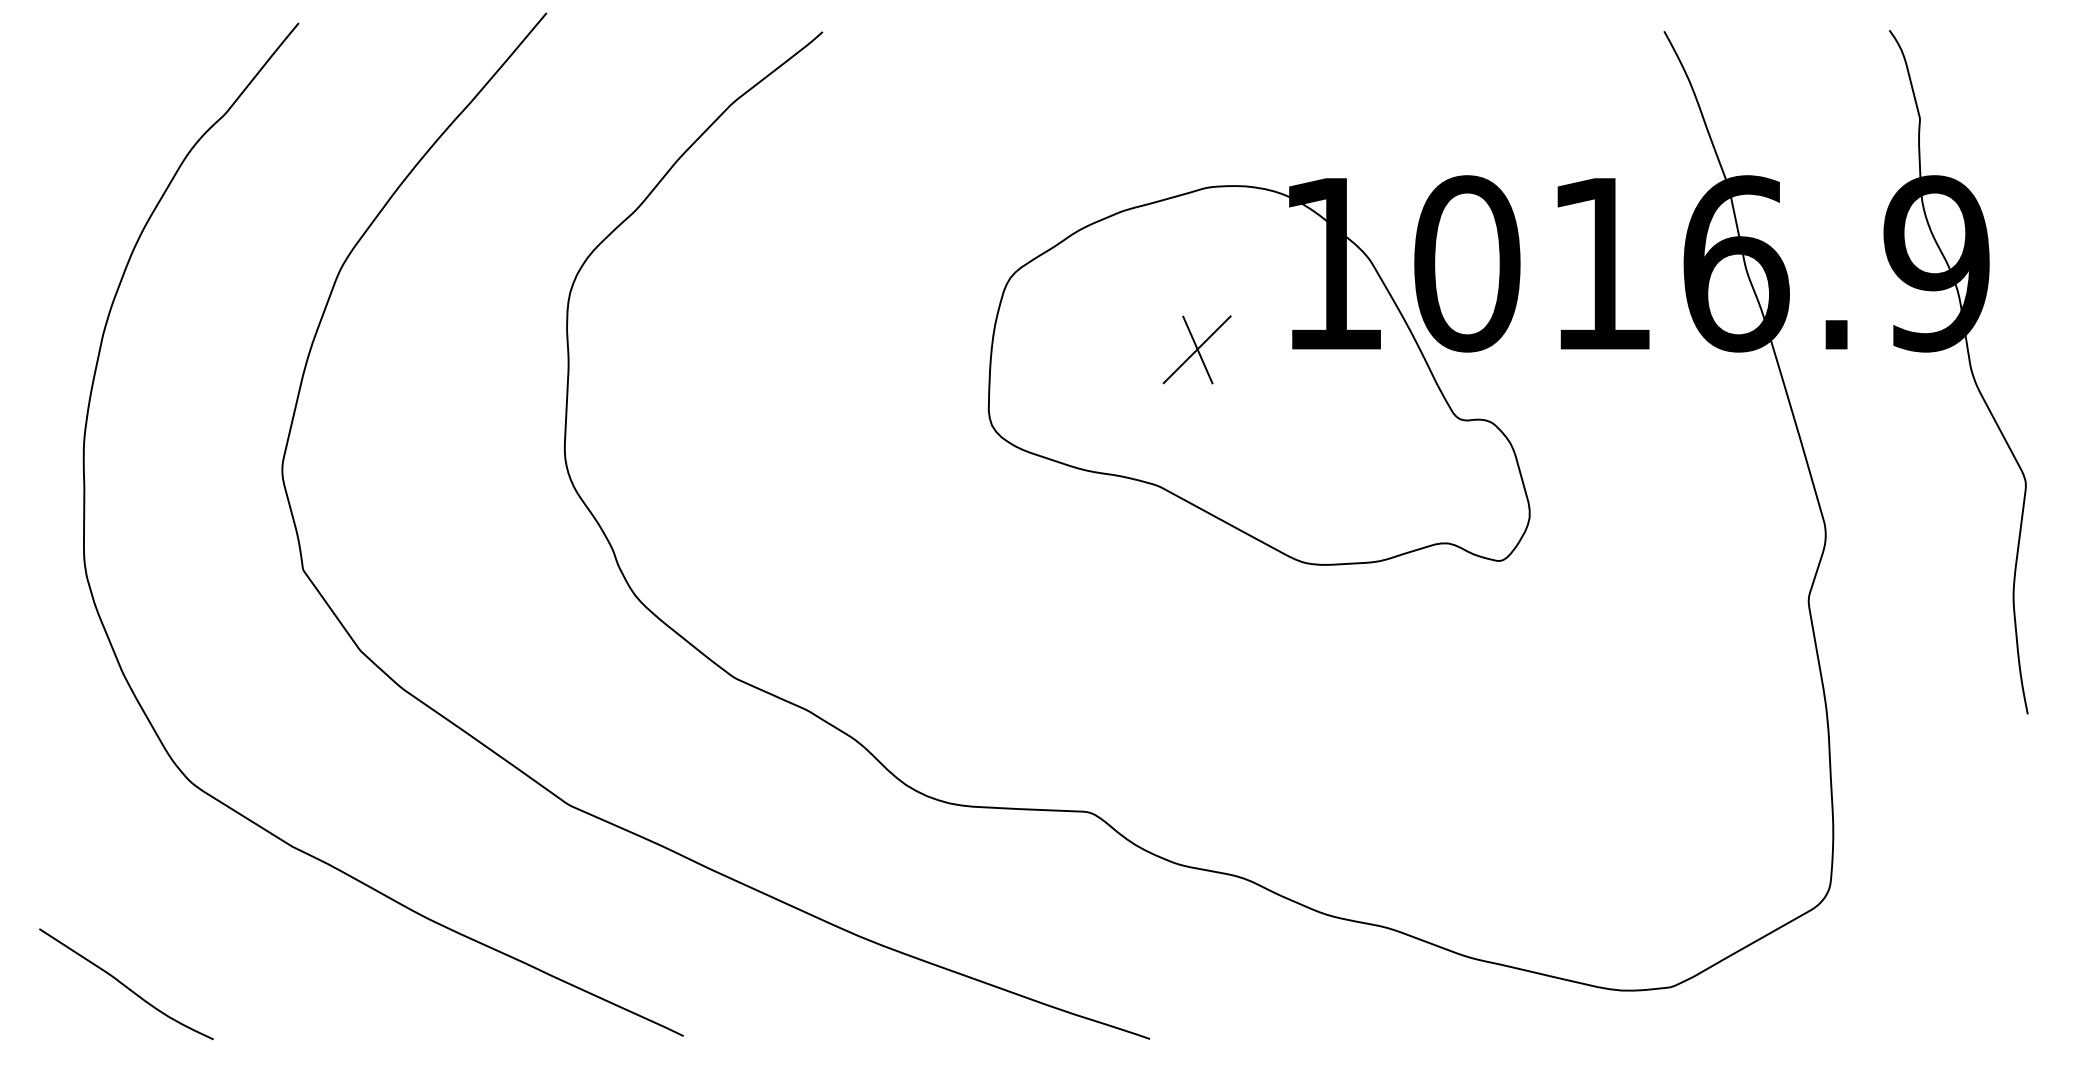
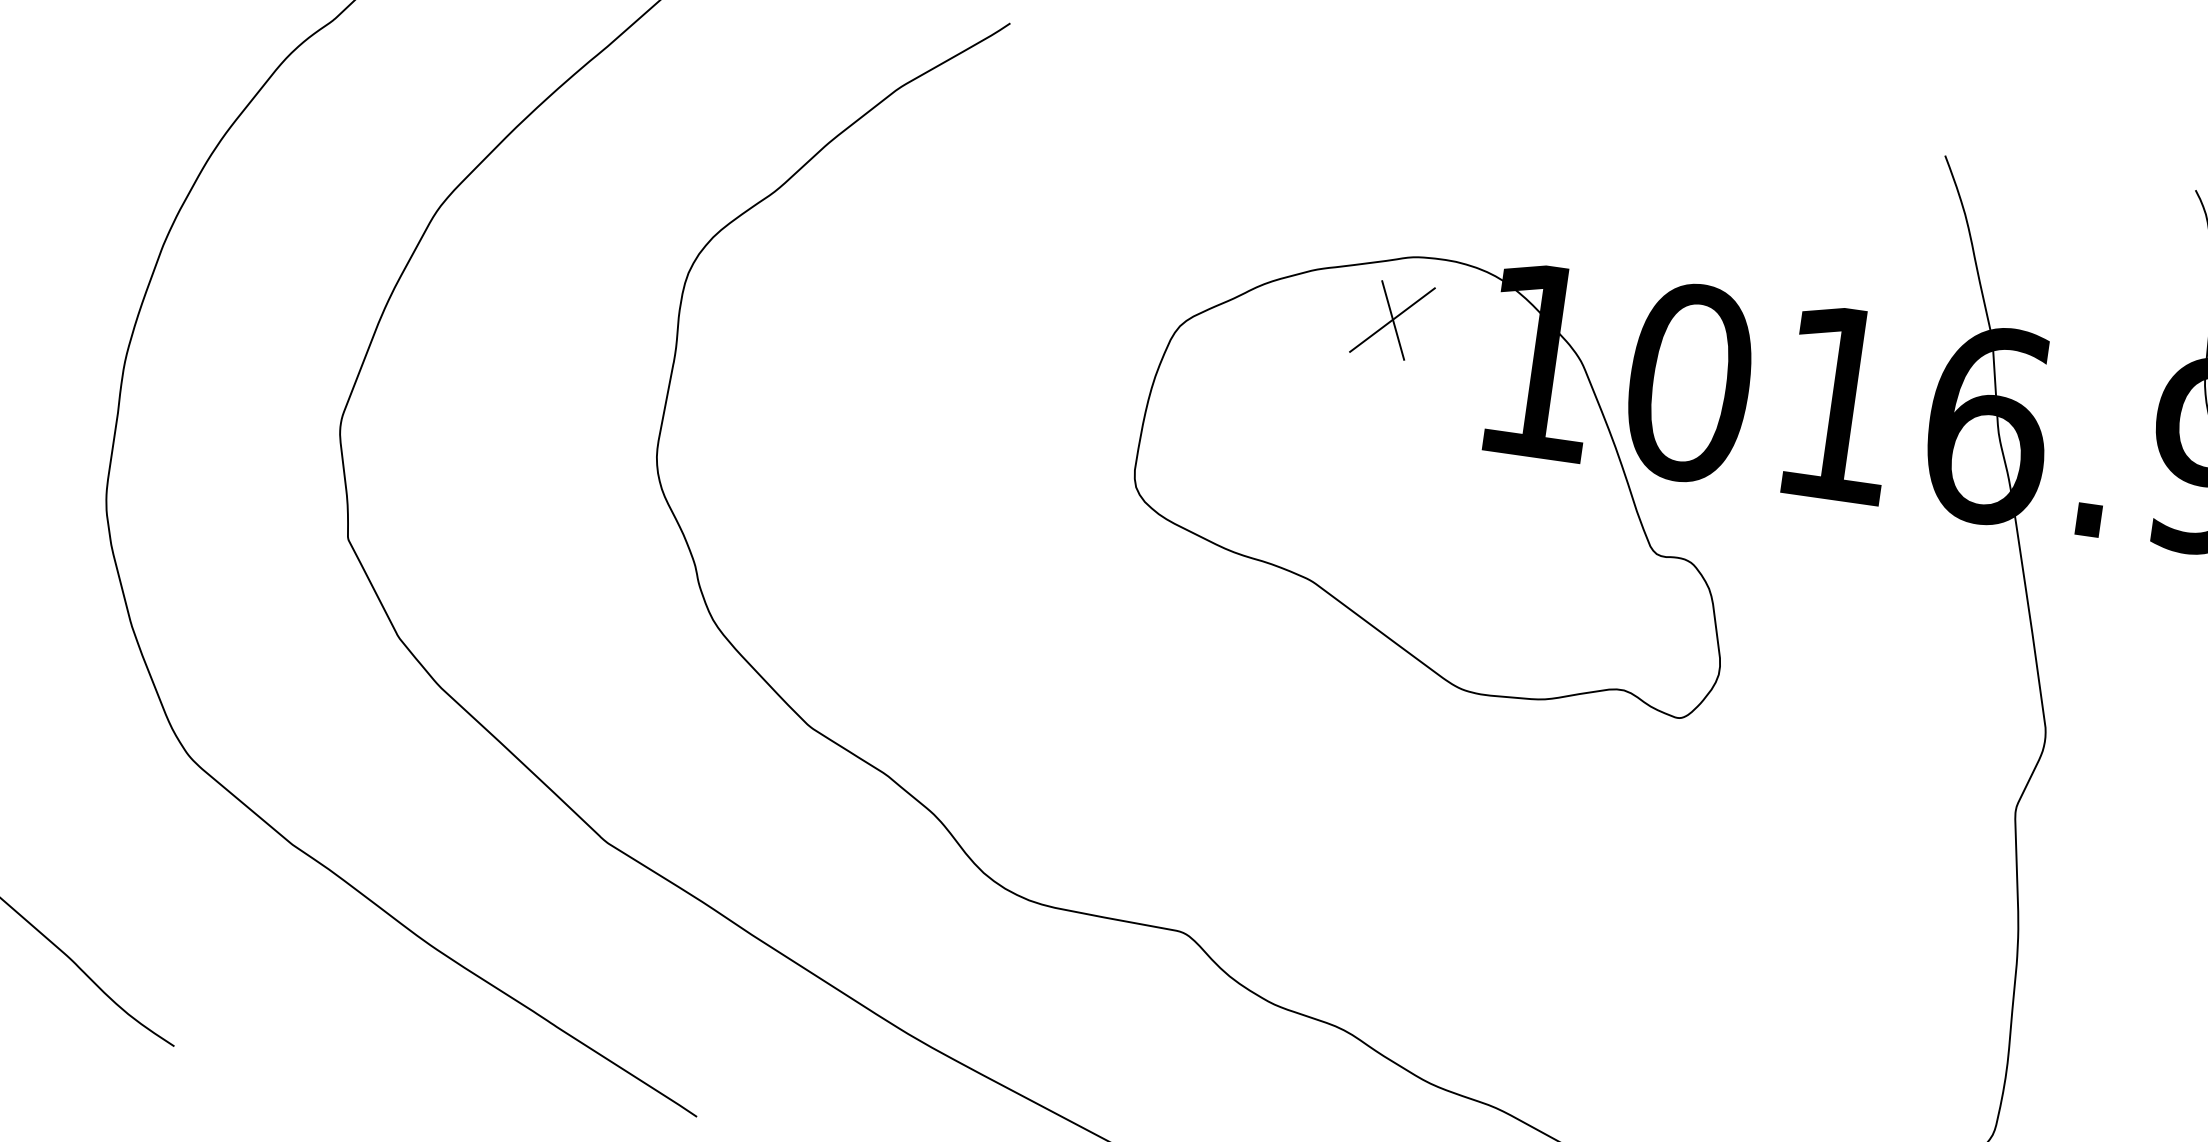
part: (1196, 349) -> (1391, 319), moved

